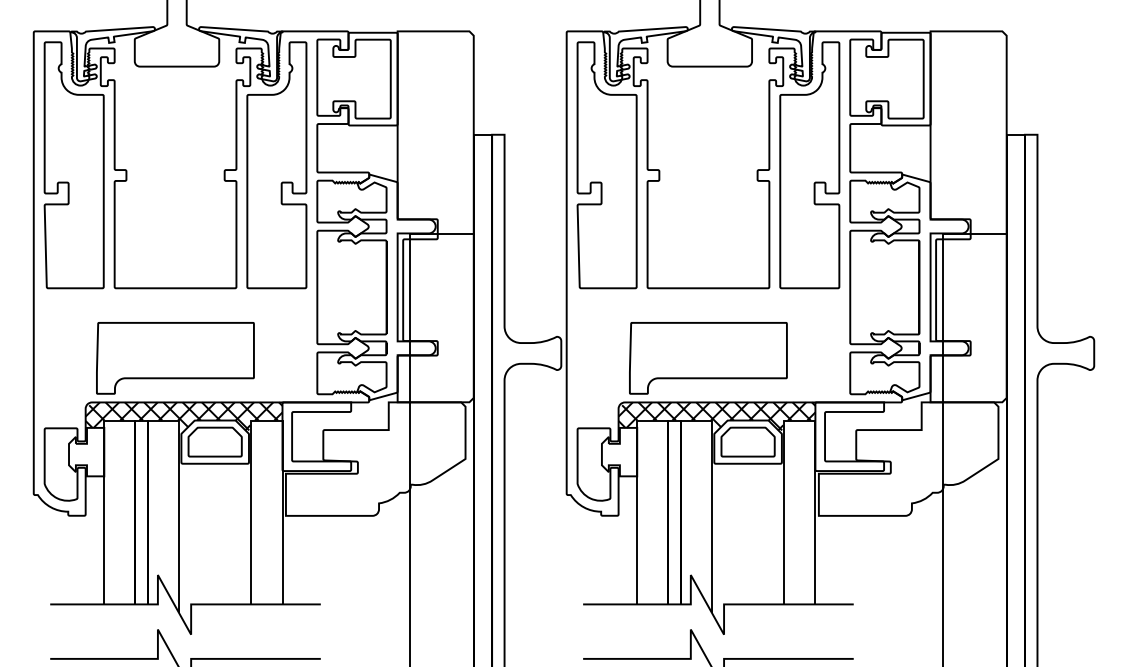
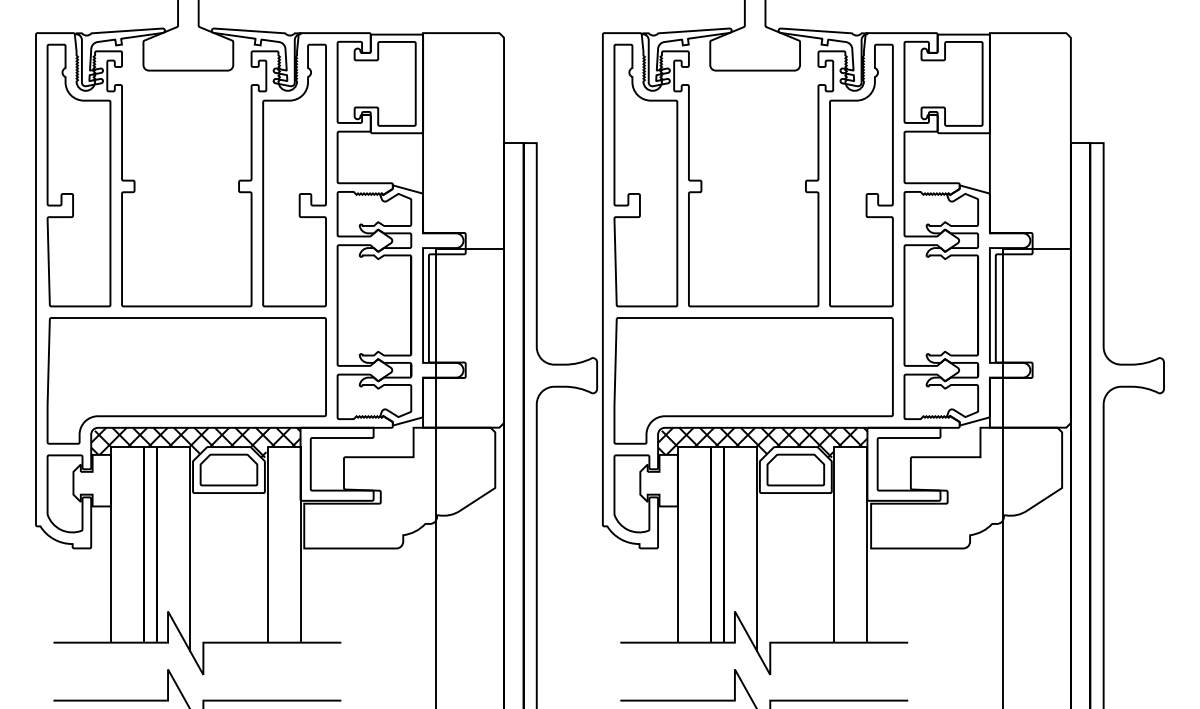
part: (175, 357) -> (186, 380), size x1.67
part: (708, 357) -> (753, 380), size x1.67

